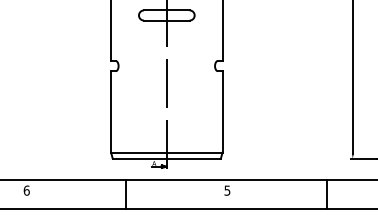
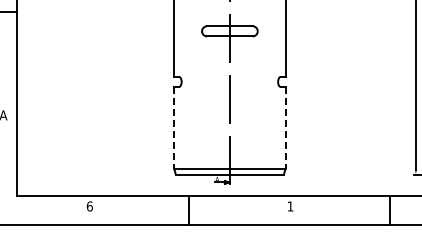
line: (111, 111) -> (174, 127), solid -> dashed
line: (222, 111) -> (285, 127), solid -> dashed
text: (227, 190) -> (290, 206), 5 -> 1

